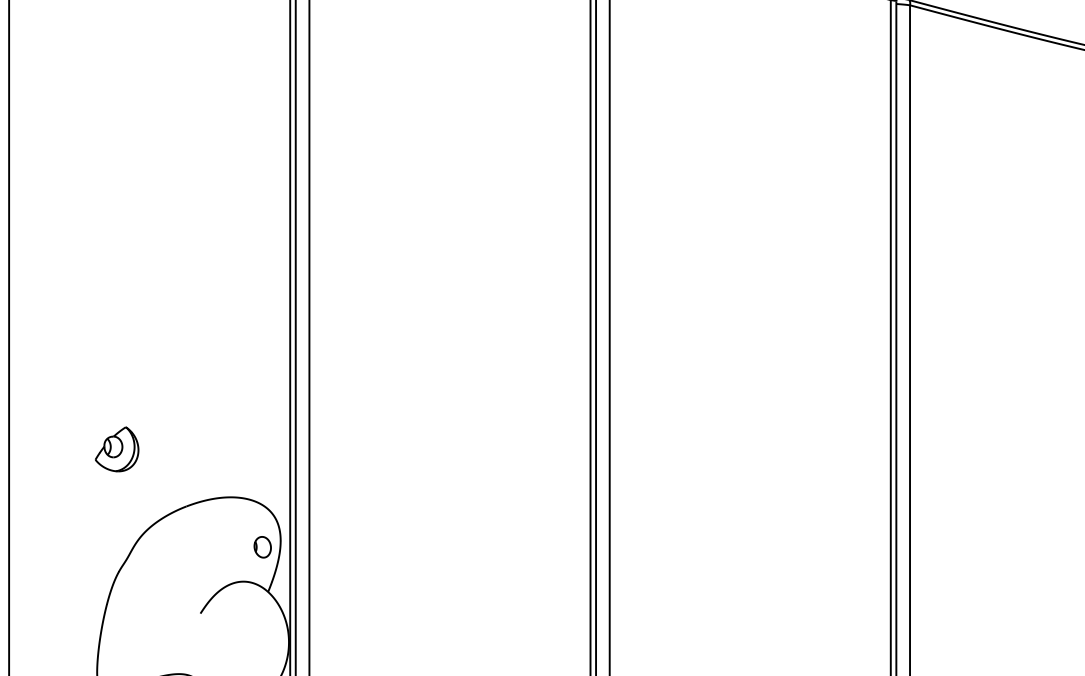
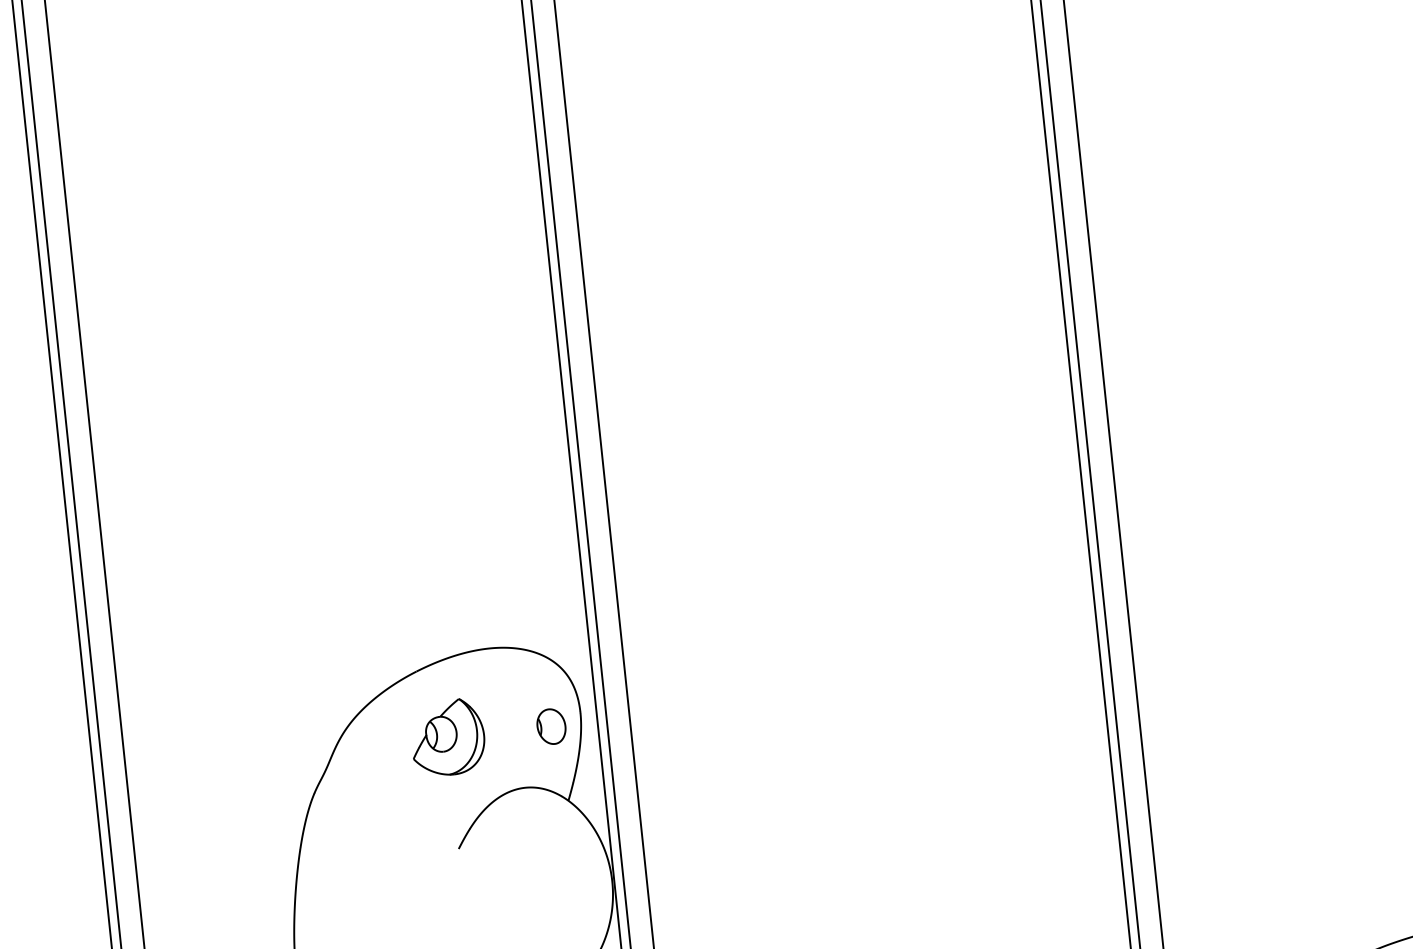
part: (117, 449) -> (448, 737), moved

